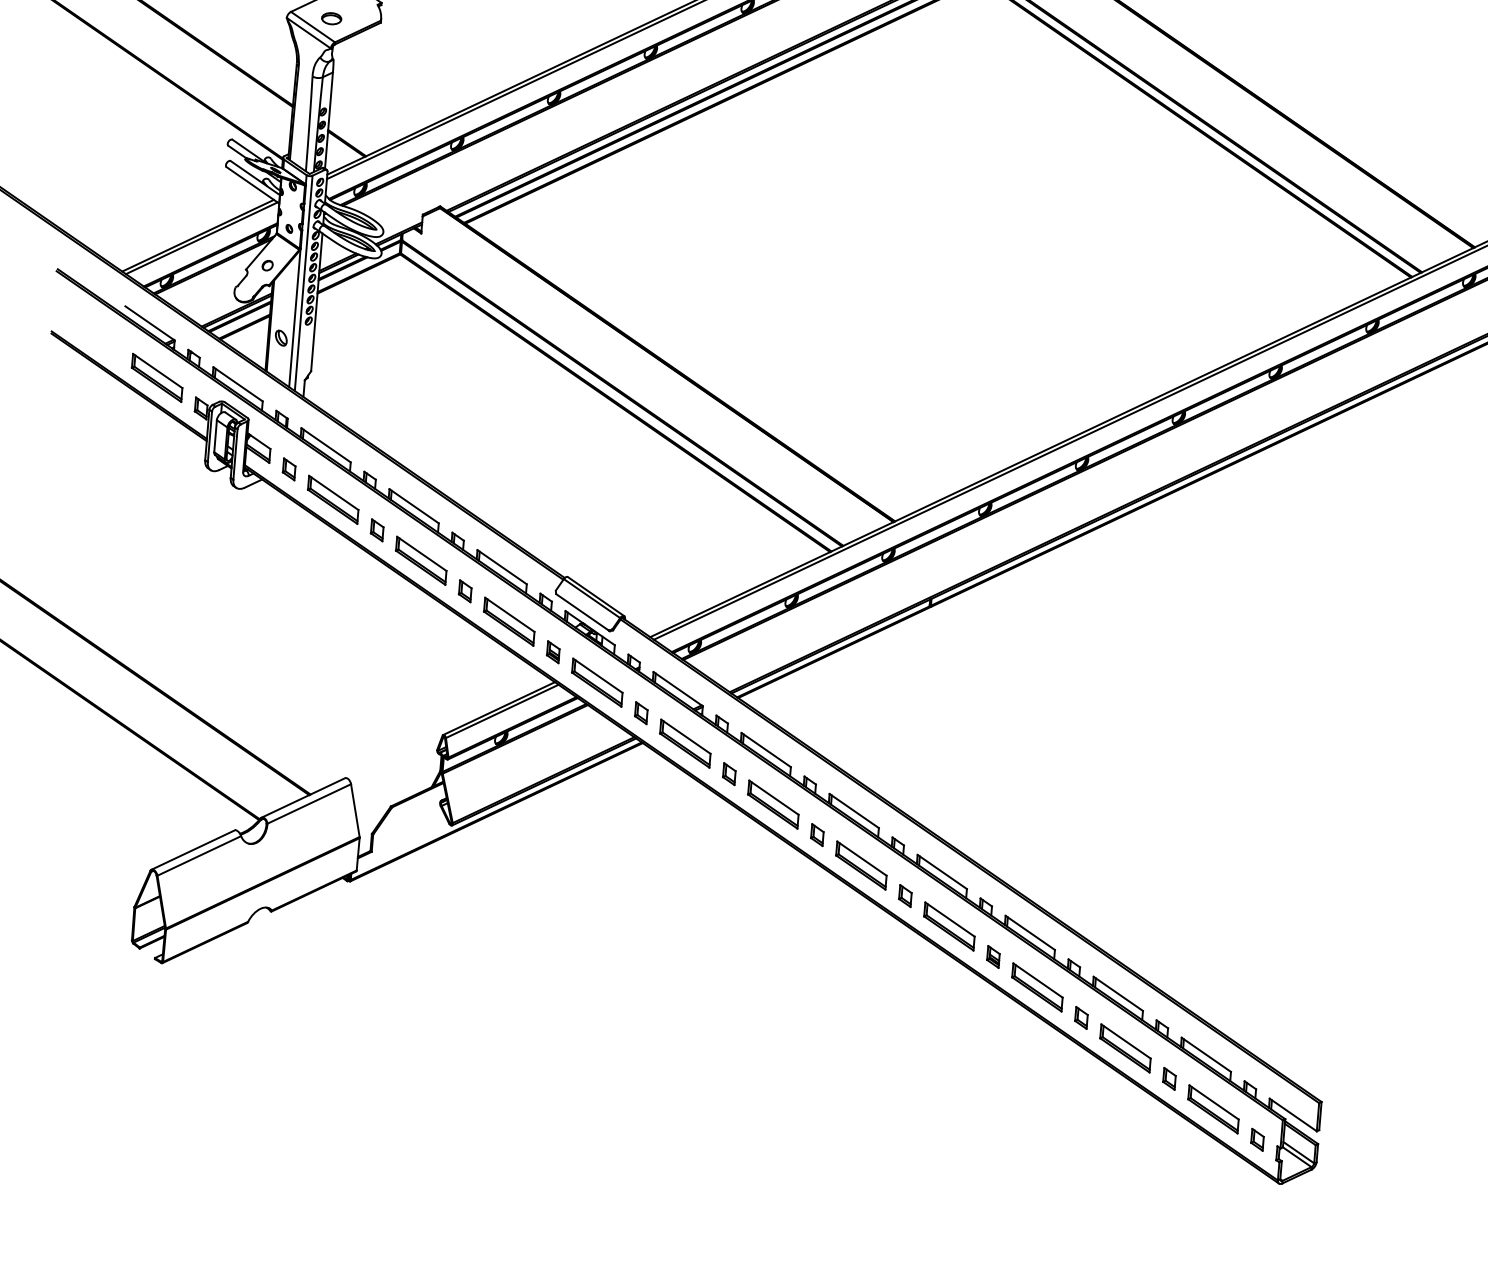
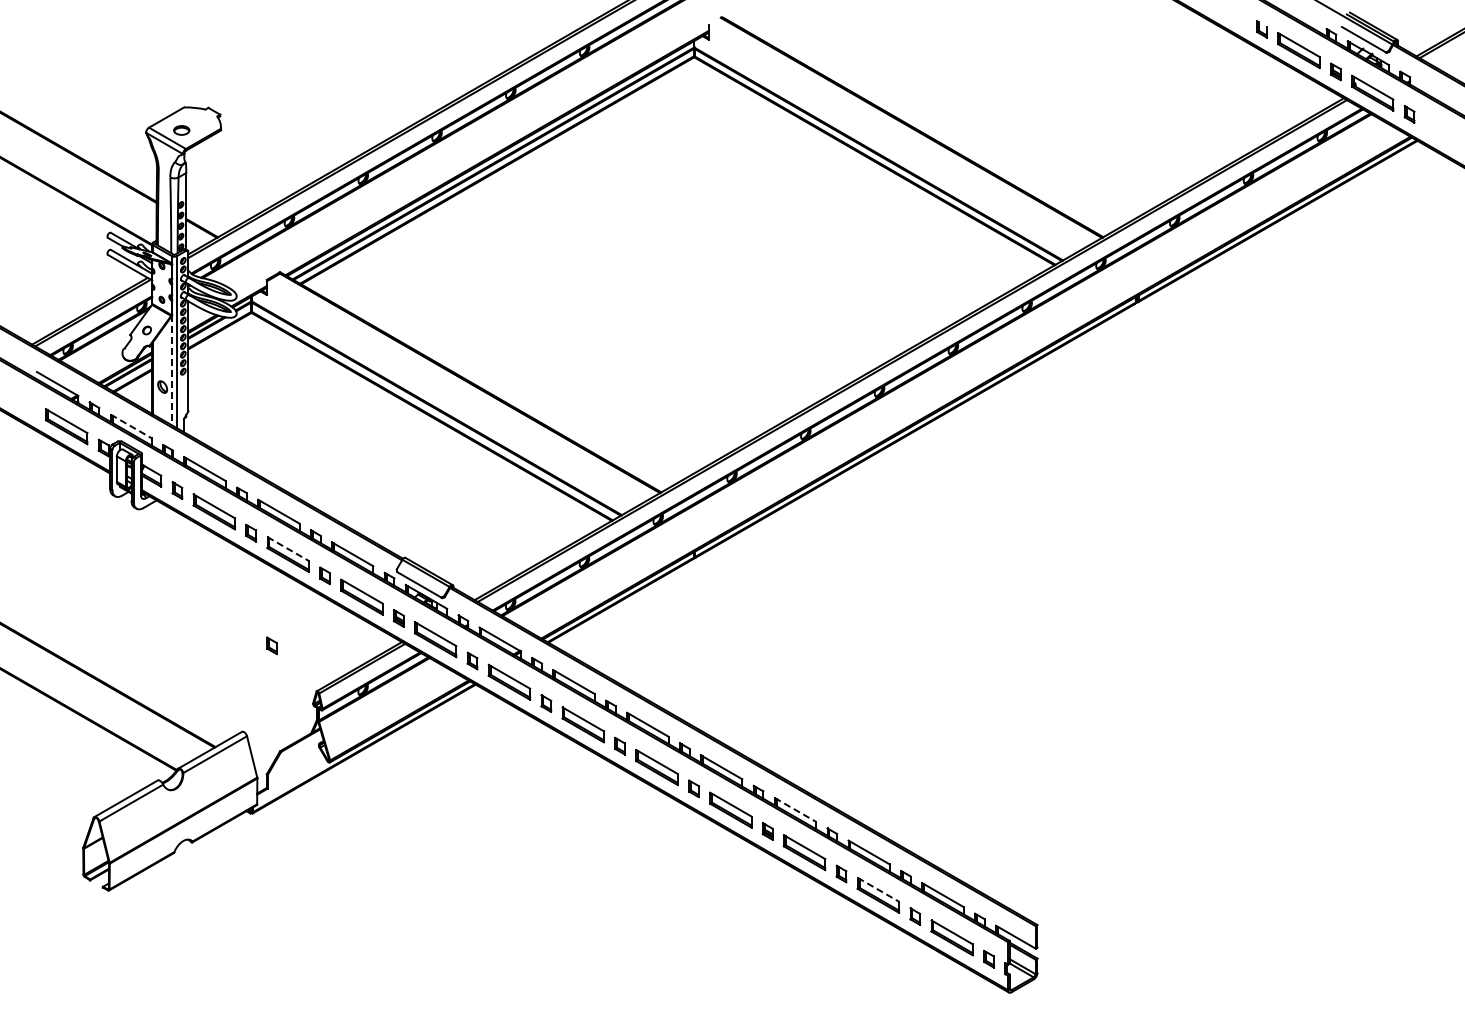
line: (295, 318) -> (172, 370), solid -> dashed
line: (238, 384) -> (131, 426), solid -> dashed
line: (422, 554) -> (288, 549), solid -> dashed
part: (391, 673) -> (271, 645), added
line: (1030, 932) -> (795, 809), solid -> dashed
line: (1126, 1041) -> (878, 889), solid -> dashed

